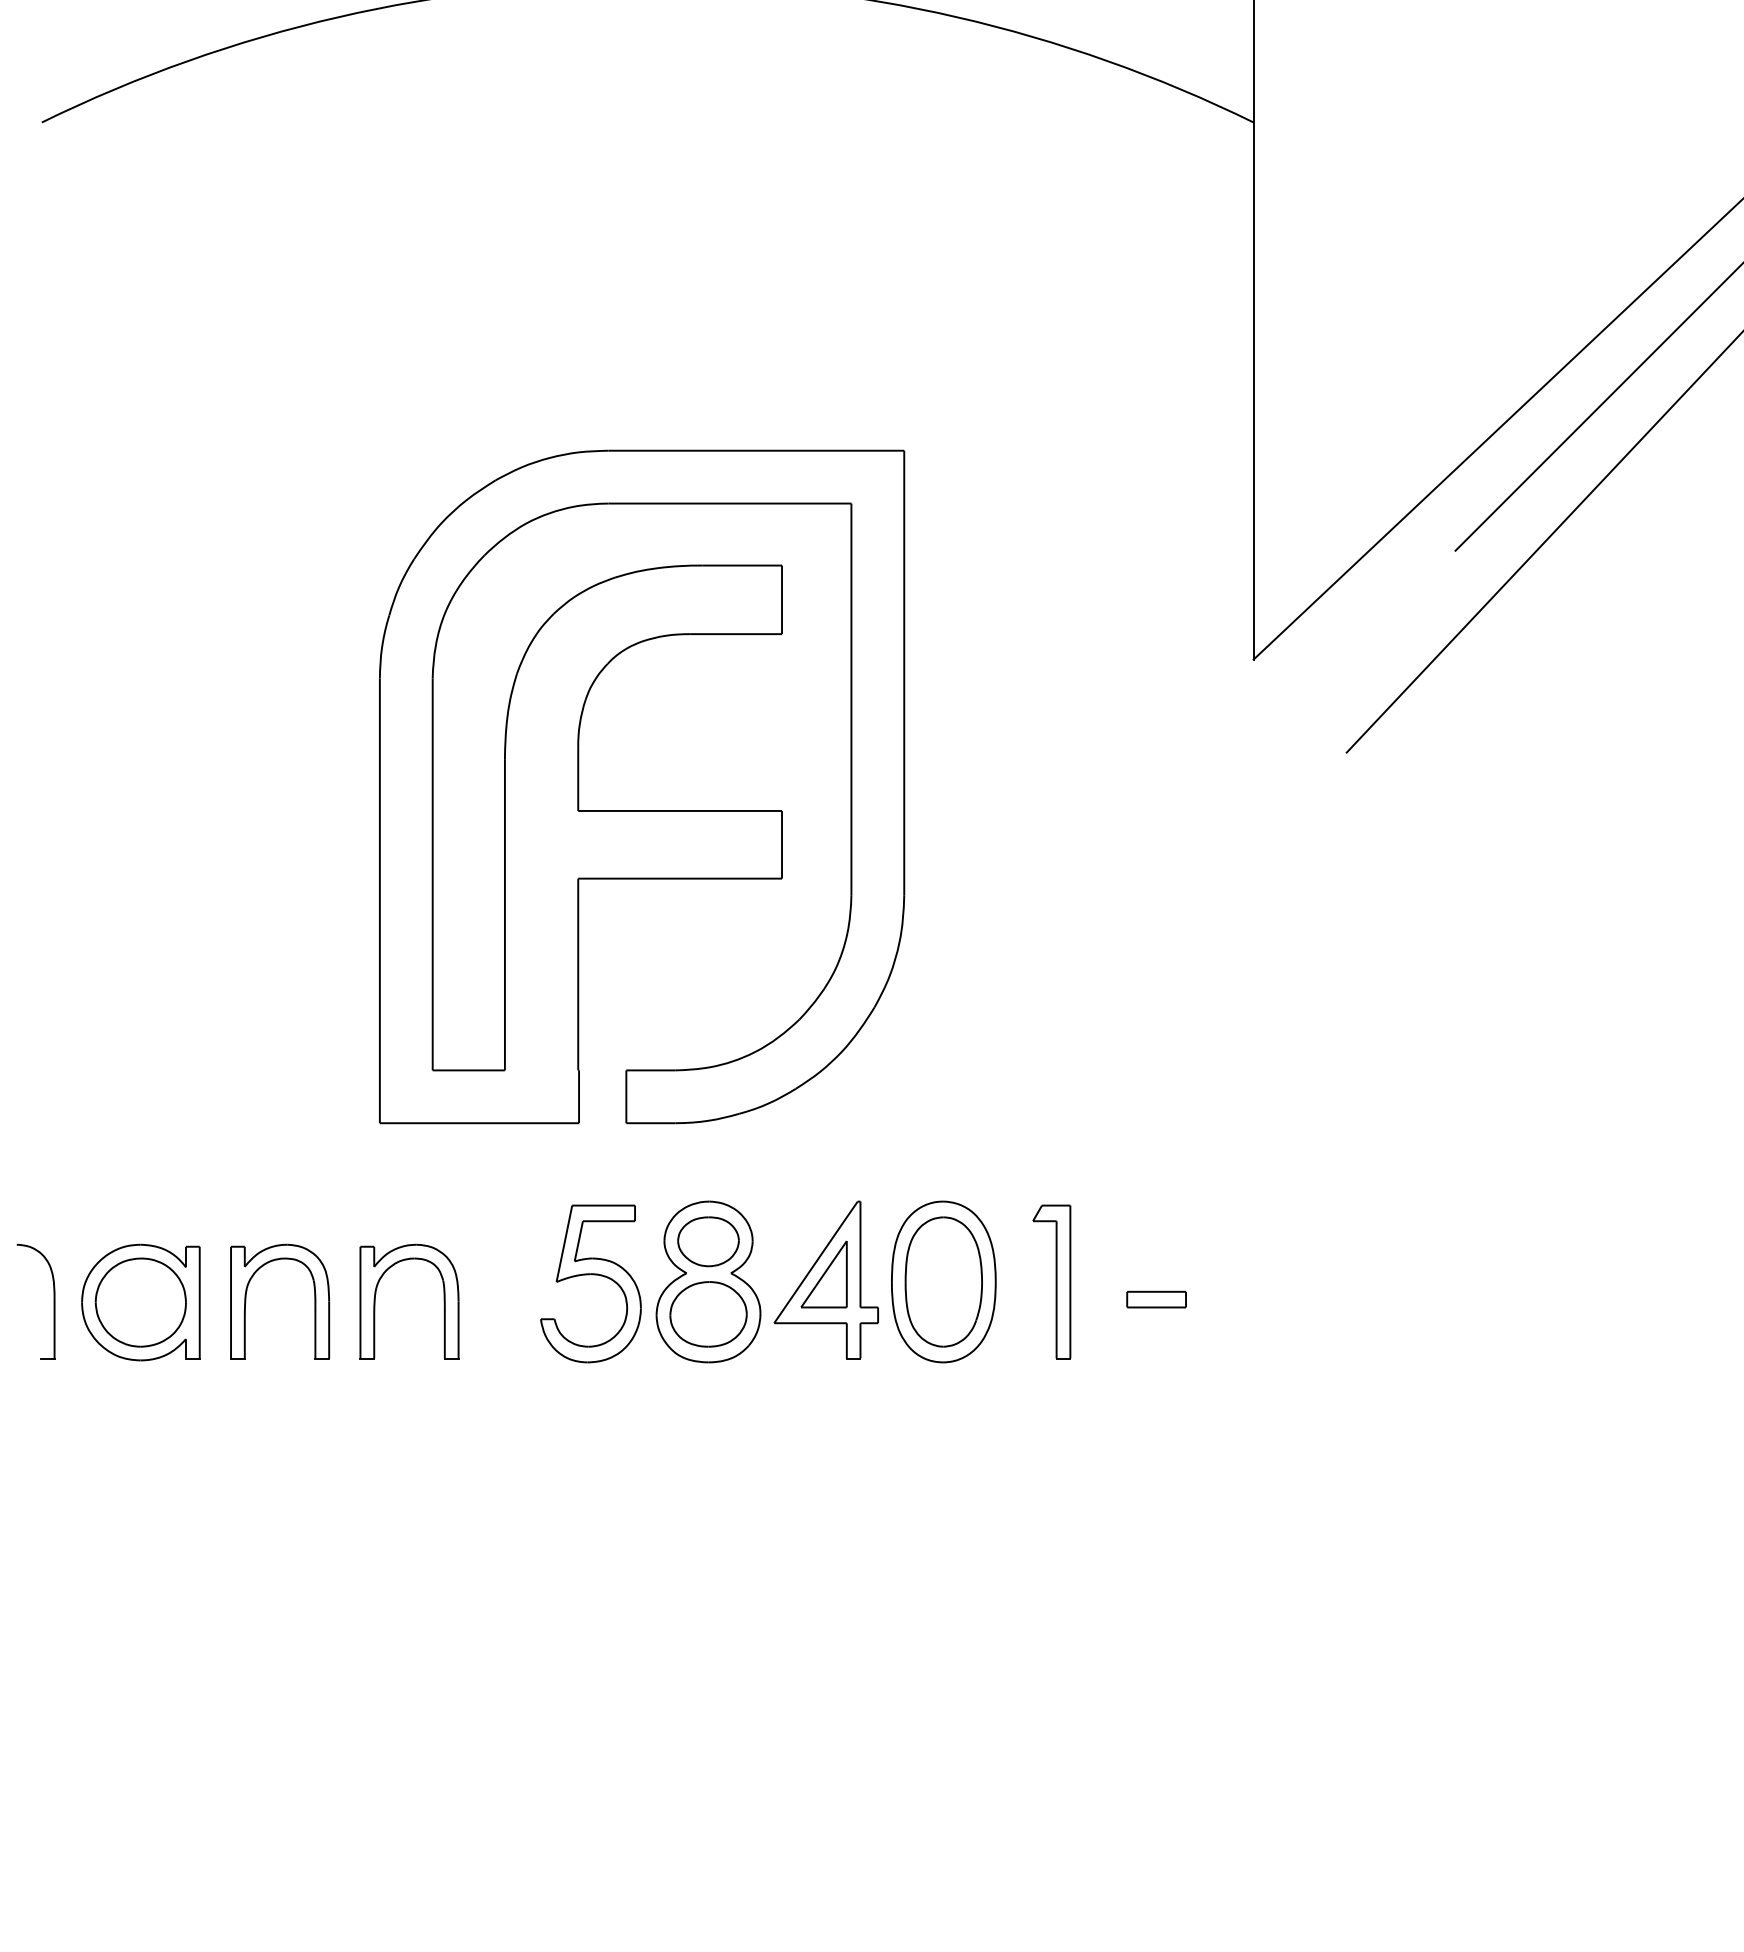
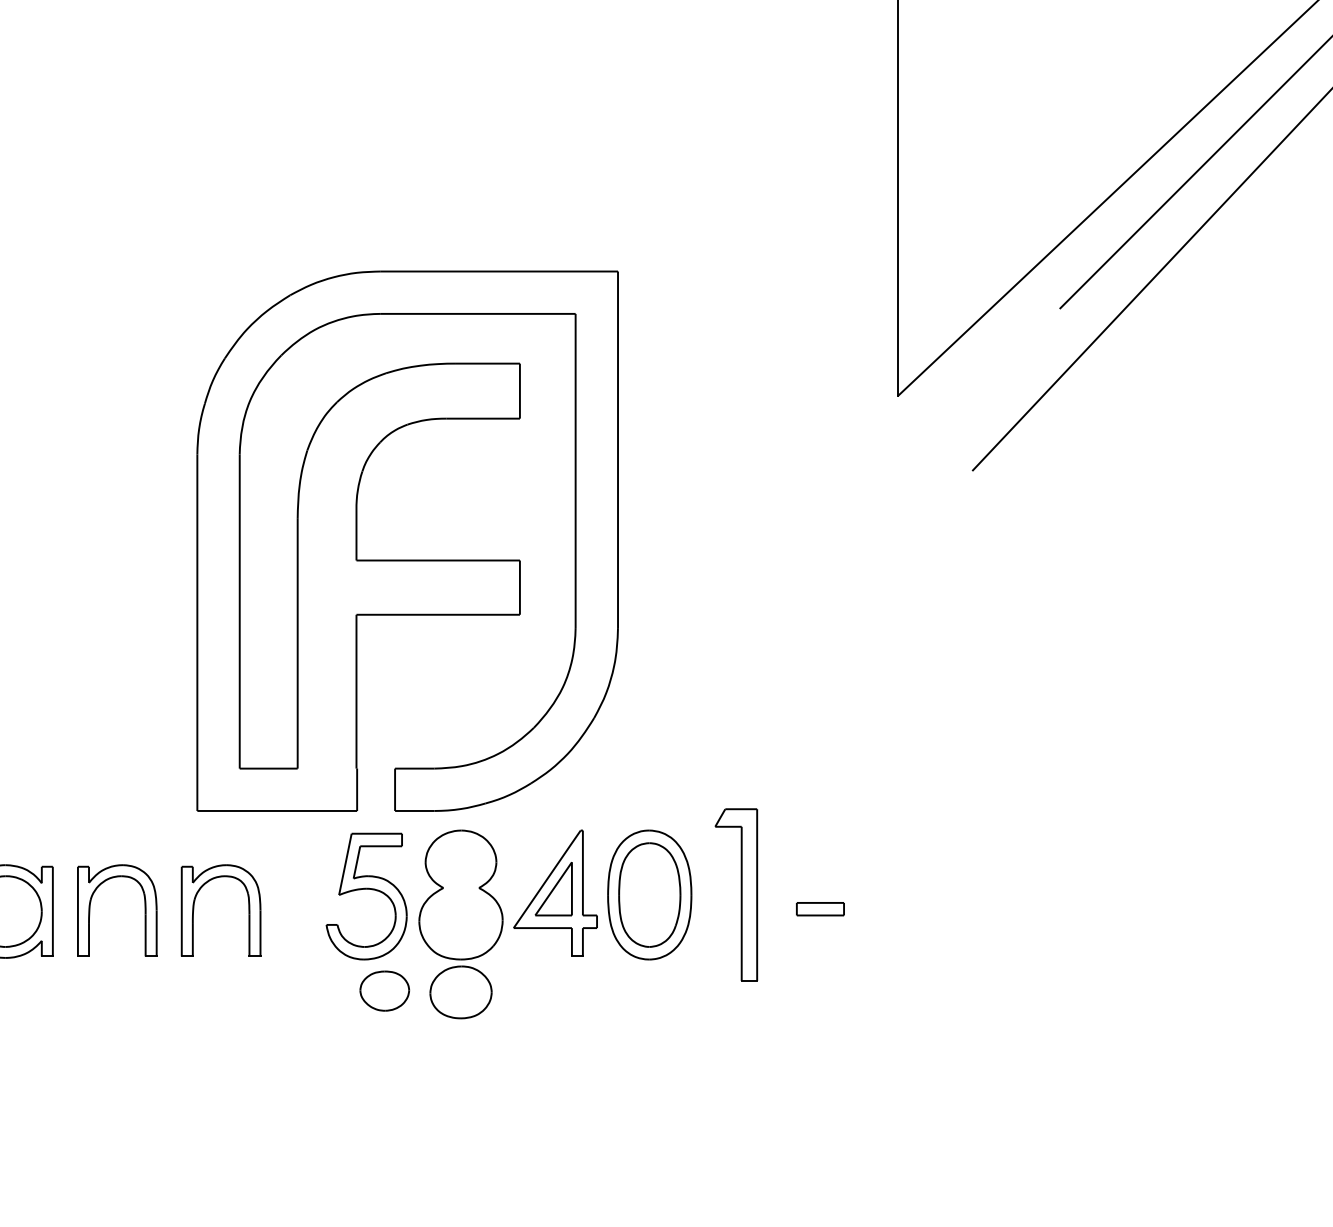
part: (642, 810) -> (408, 560), moved
part: (708, 1241) -> (384, 990), moved
part: (1051, 1281) -> (736, 894), size x1.4
part: (708, 1314) -> (460, 992), moved

